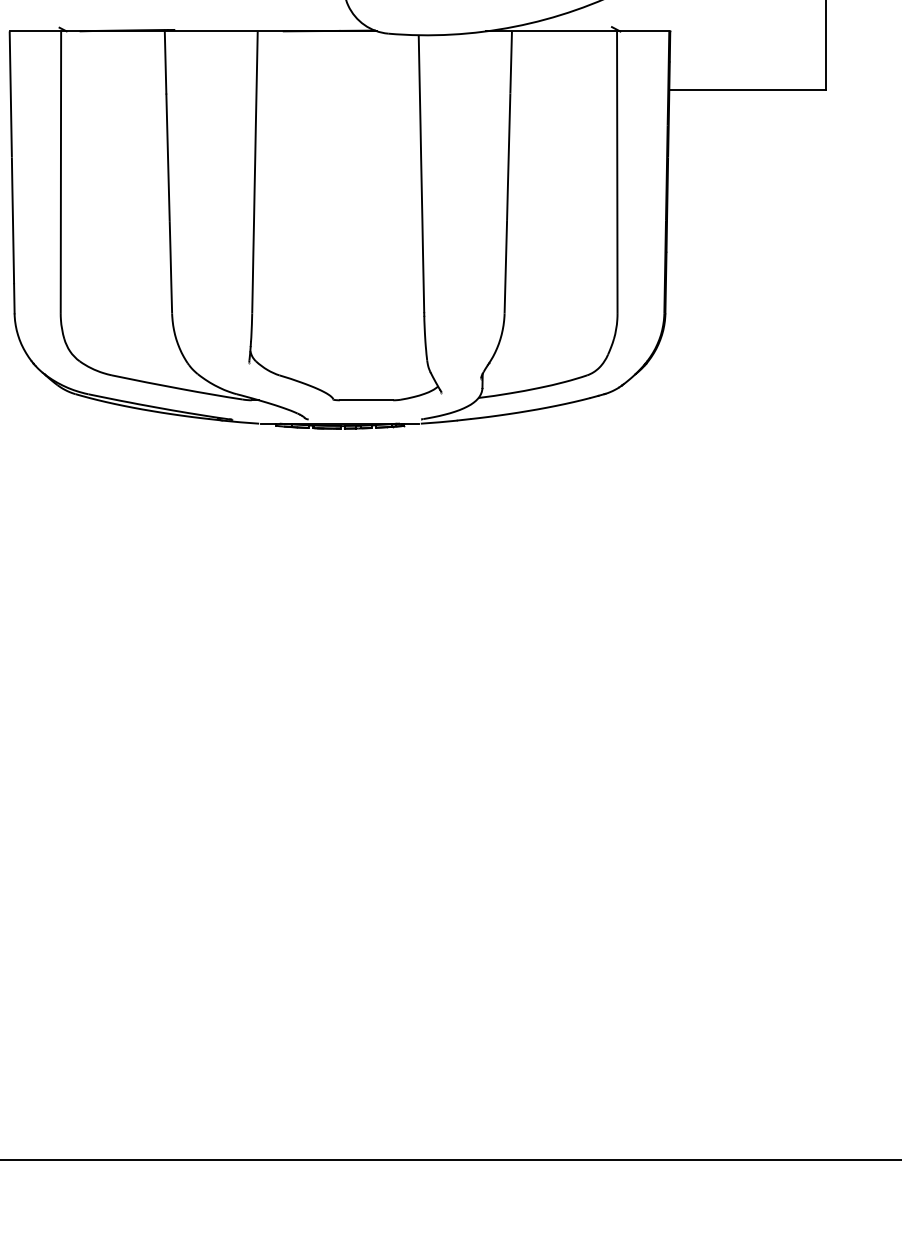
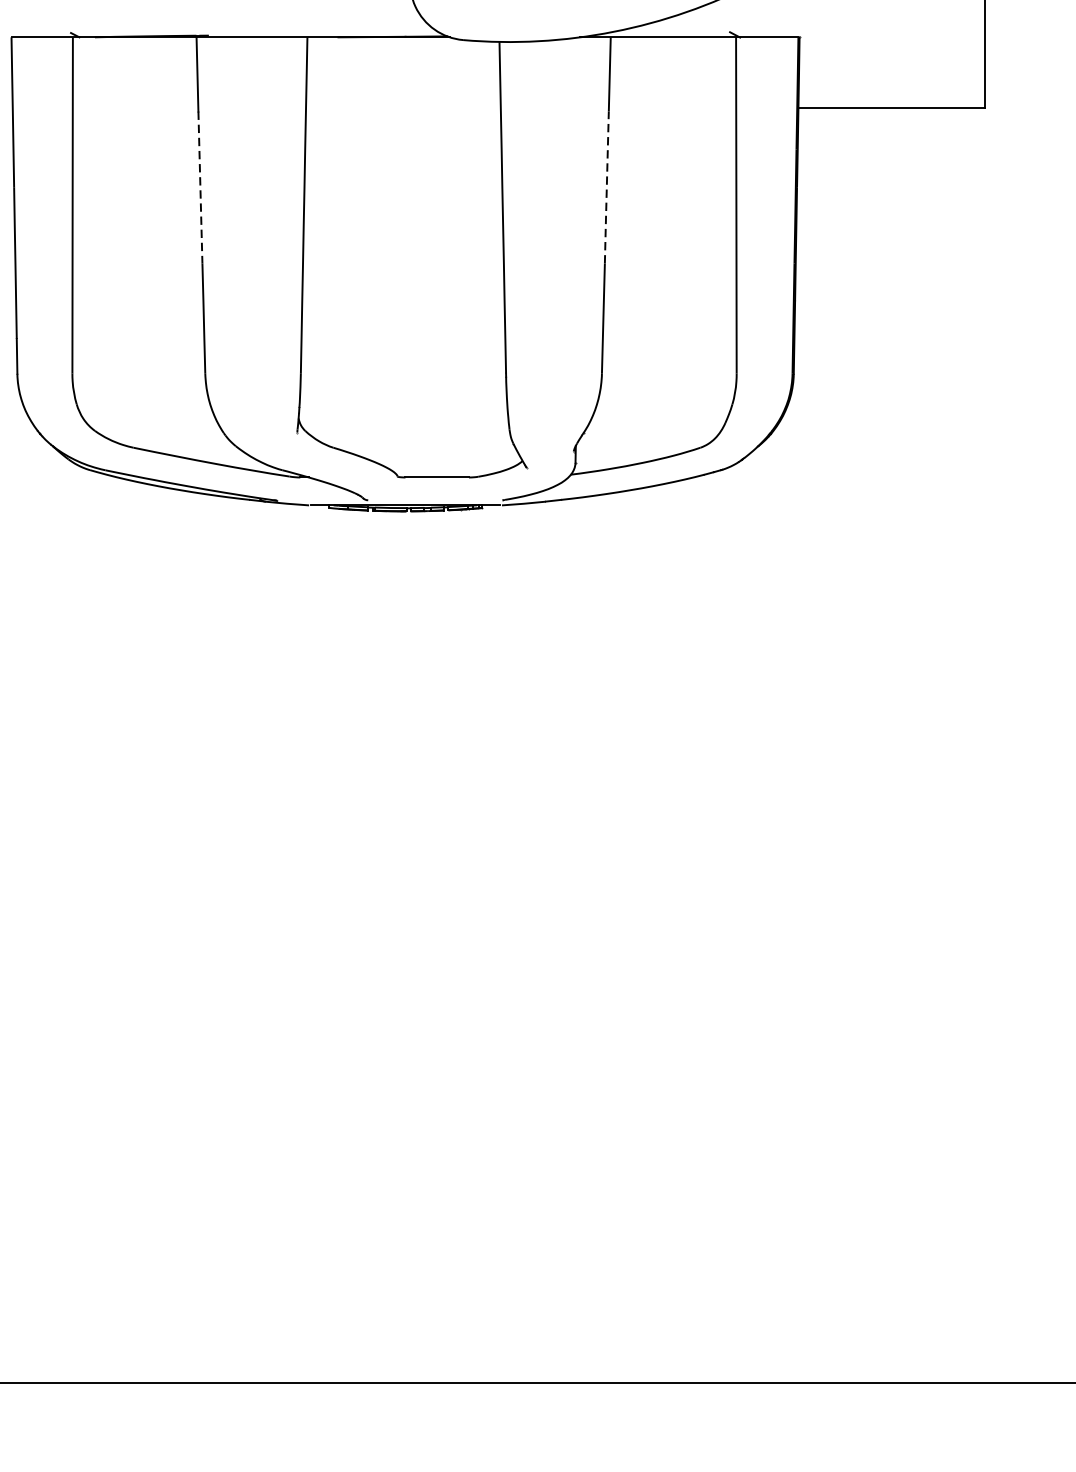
line: (168, 157) -> (200, 187), solid -> dashed
line: (508, 157) -> (606, 187), solid -> dashed

